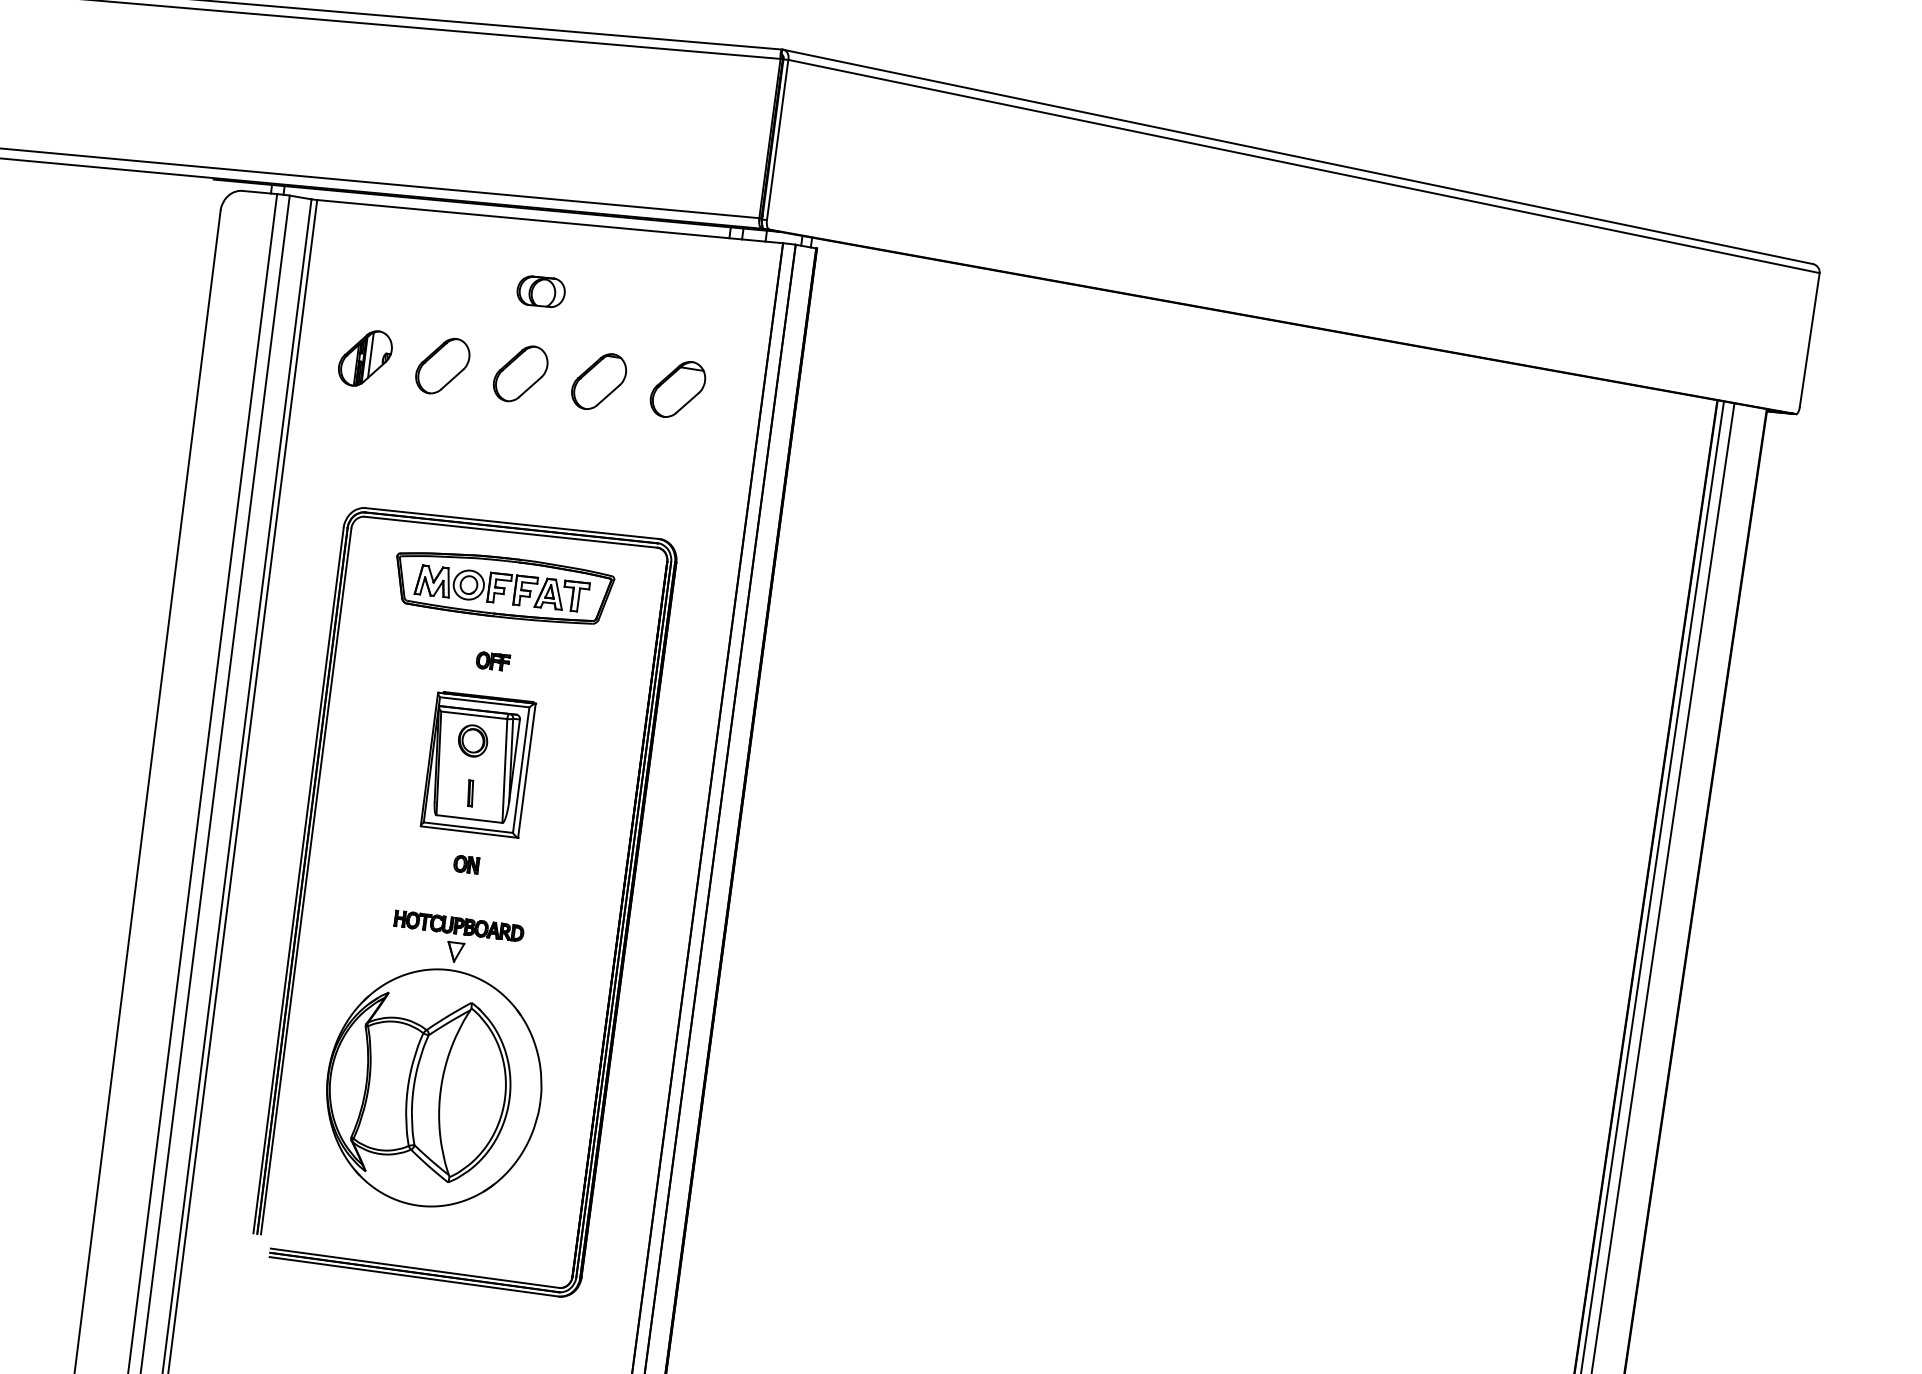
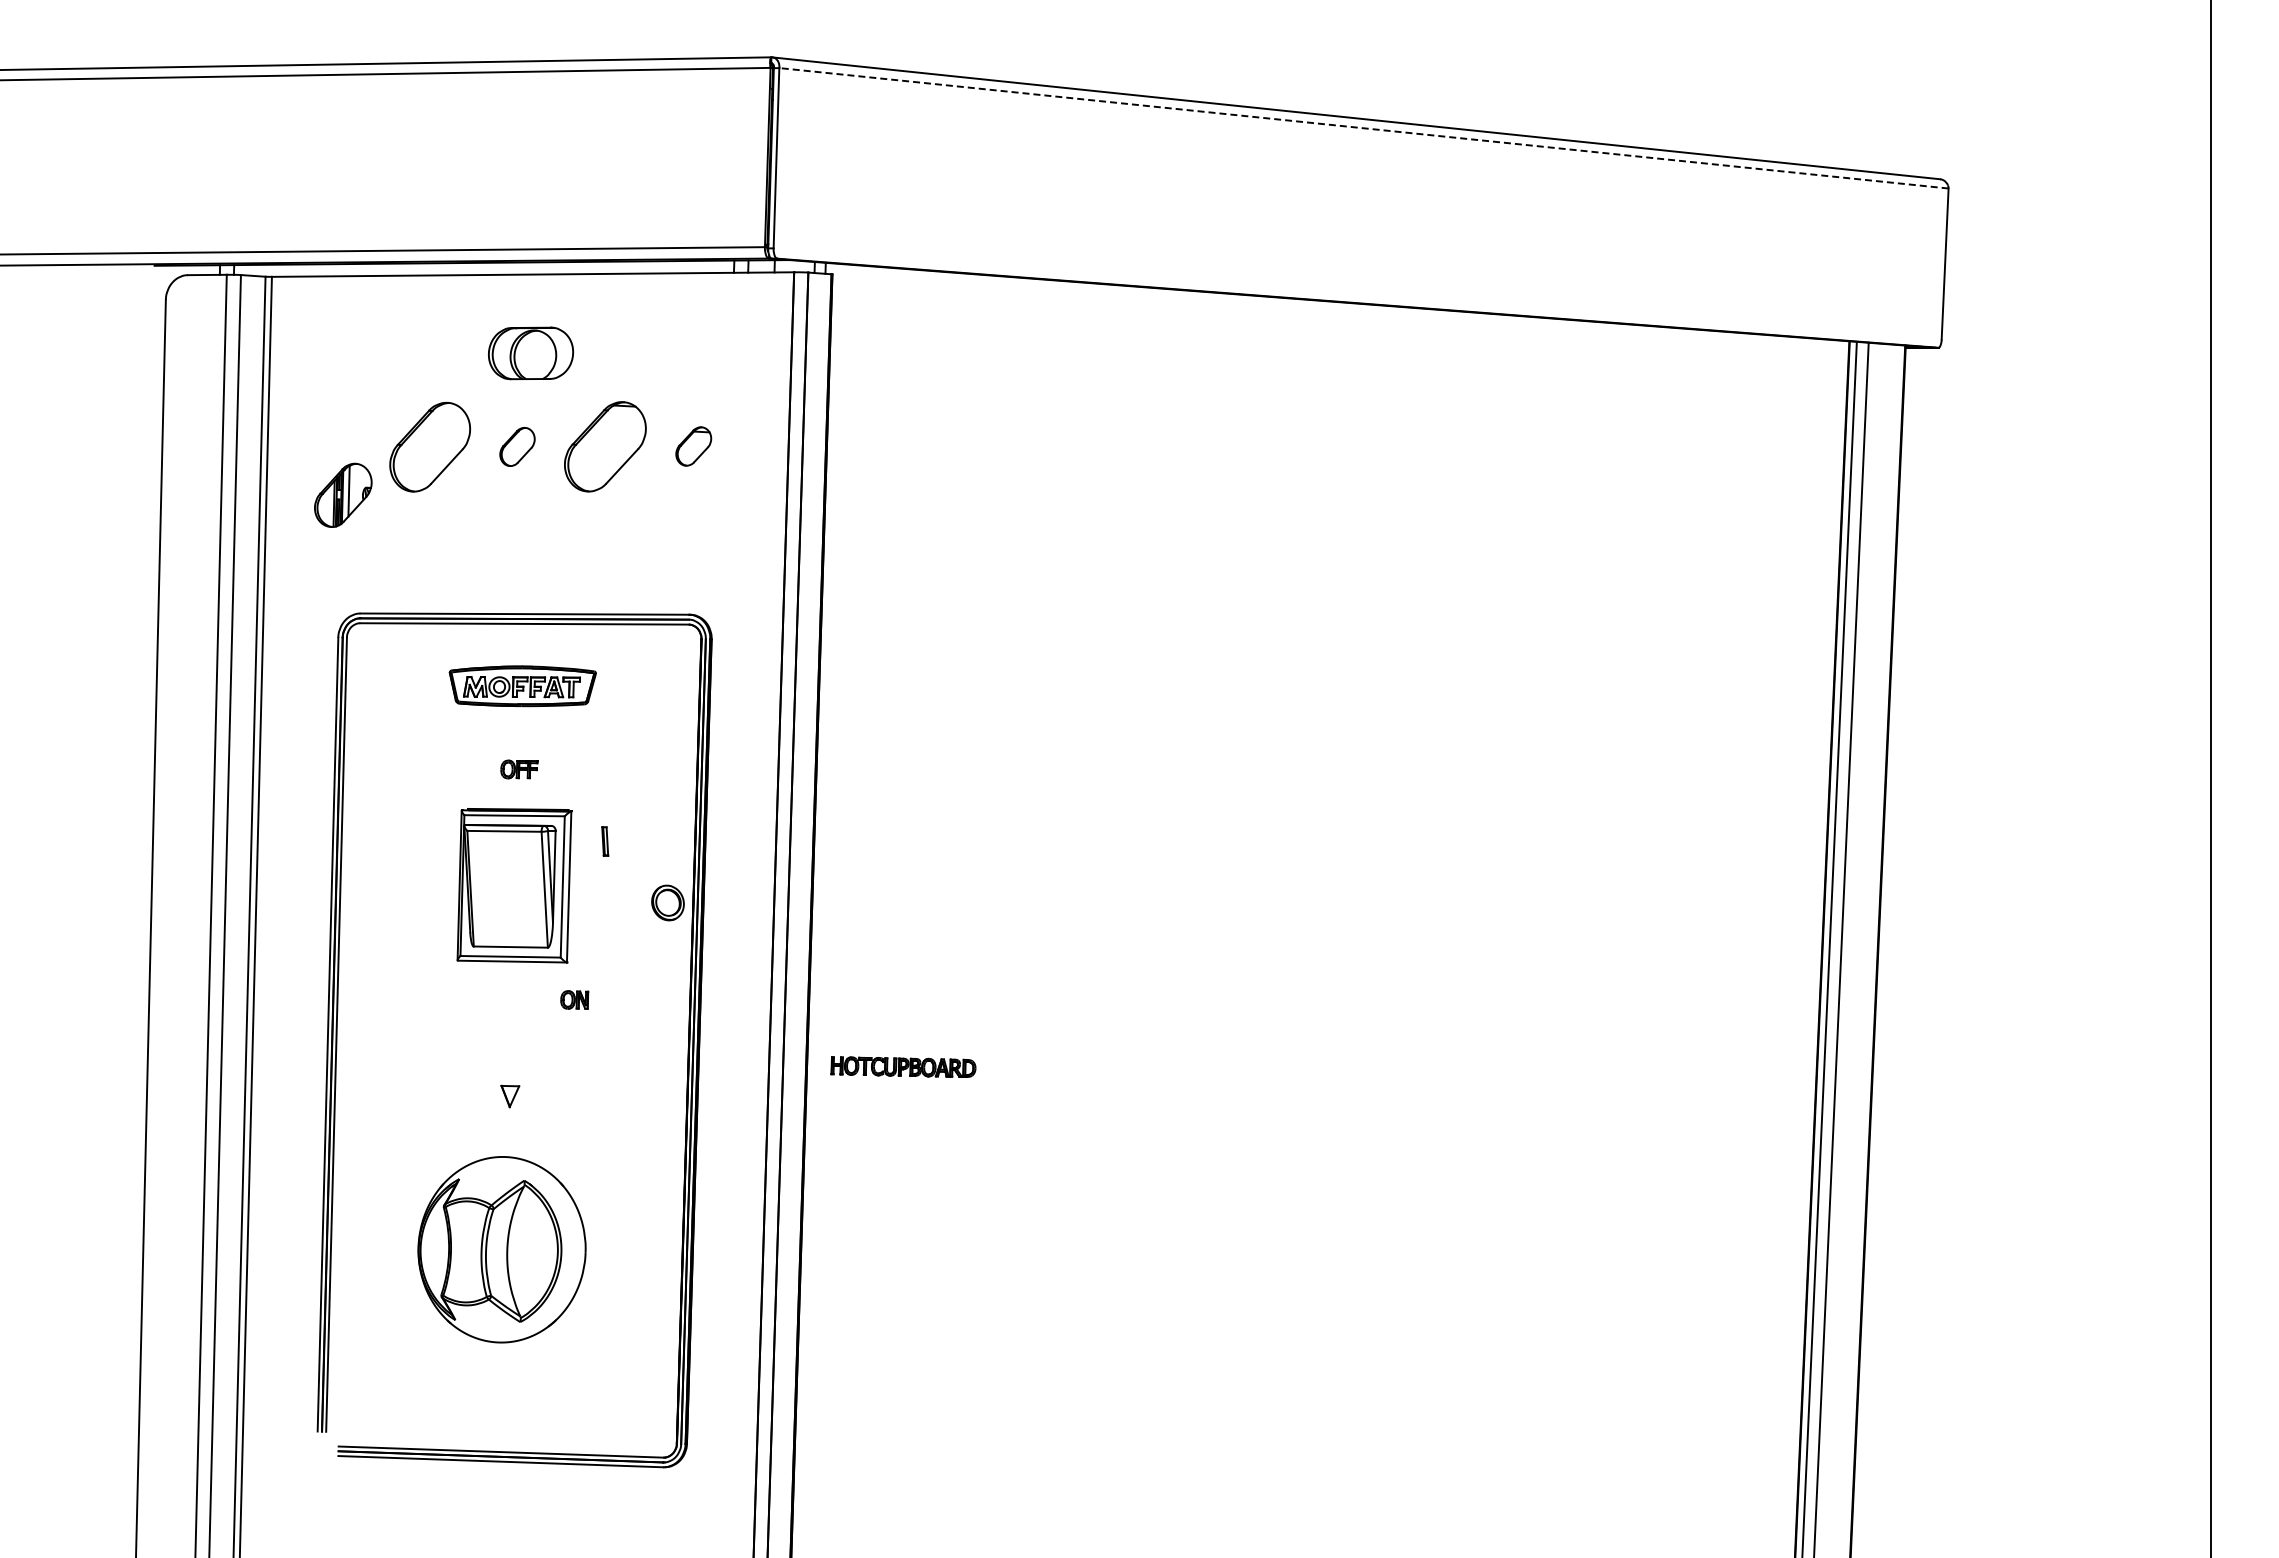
line: (1303, 166) -> (1363, 128), solid -> dashed
part: (540, 291) -> (530, 353), size x1.6
part: (365, 357) -> (343, 494), moved
part: (442, 365) -> (429, 446), size x1.4
part: (520, 373) -> (517, 446), size x0.6
part: (599, 381) -> (605, 446), size x1.4
part: (677, 389) -> (693, 446), size x0.6
part: (503, 587) -> (522, 686), size x0.6
part: (472, 740) -> (667, 902), moved
part: (470, 793) -> (605, 841), moved
part: (466, 864) -> (574, 999), moved
part: (459, 925) -> (903, 1066), moved
part: (433, 1087) -> (501, 1249), size x0.7

